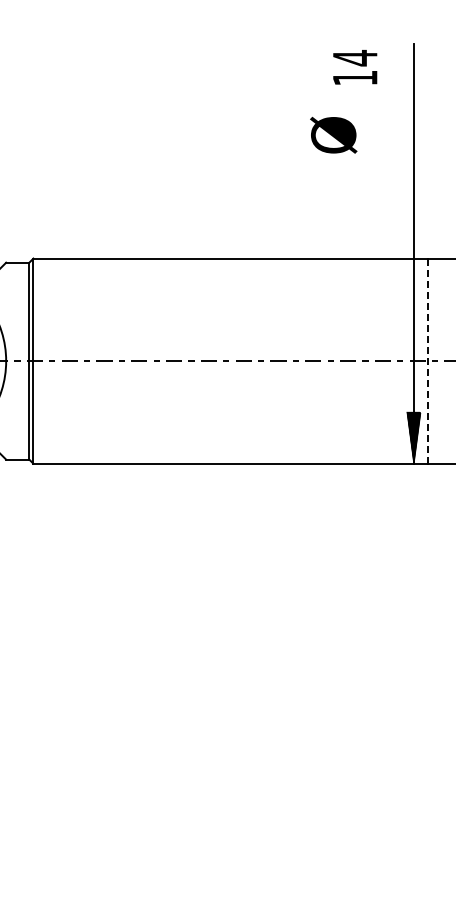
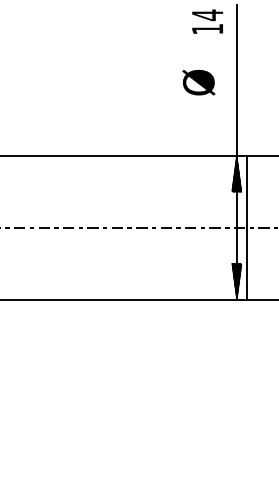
text: (355, 67) -> (207, 21), moved
text: (333, 134) -> (198, 82), moved
hatch: (413, 283) -> (236, 173), added
line: (427, 361) -> (246, 228), dashed -> solid

